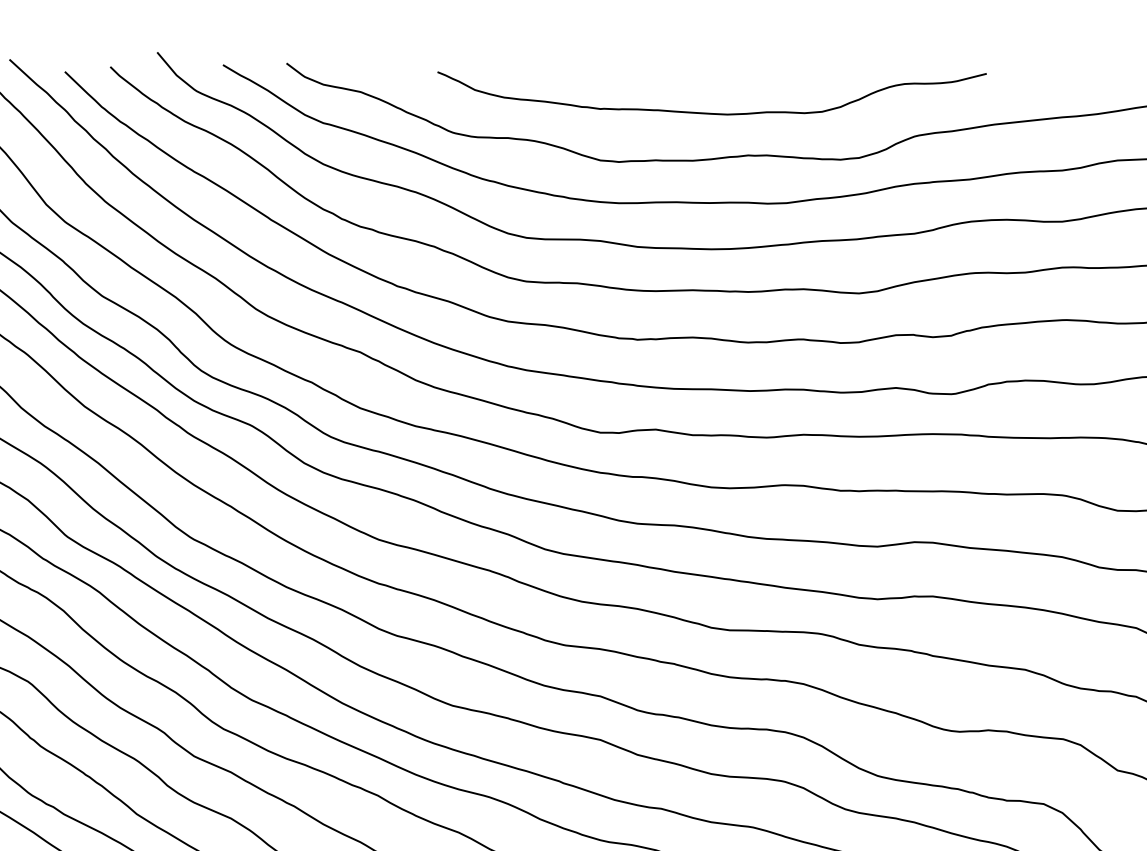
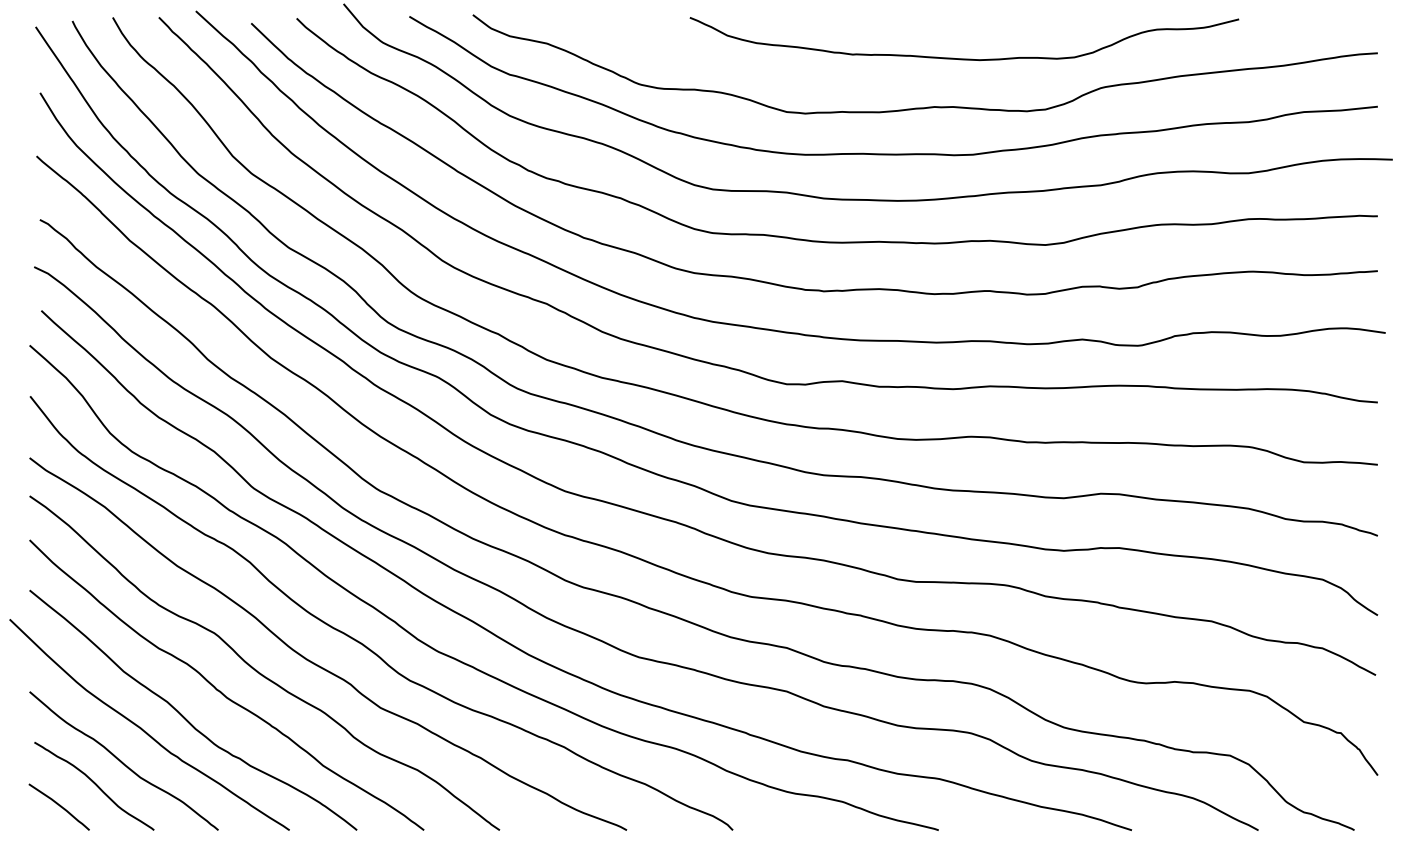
curve: (712, 112) -> (964, 58), moved

